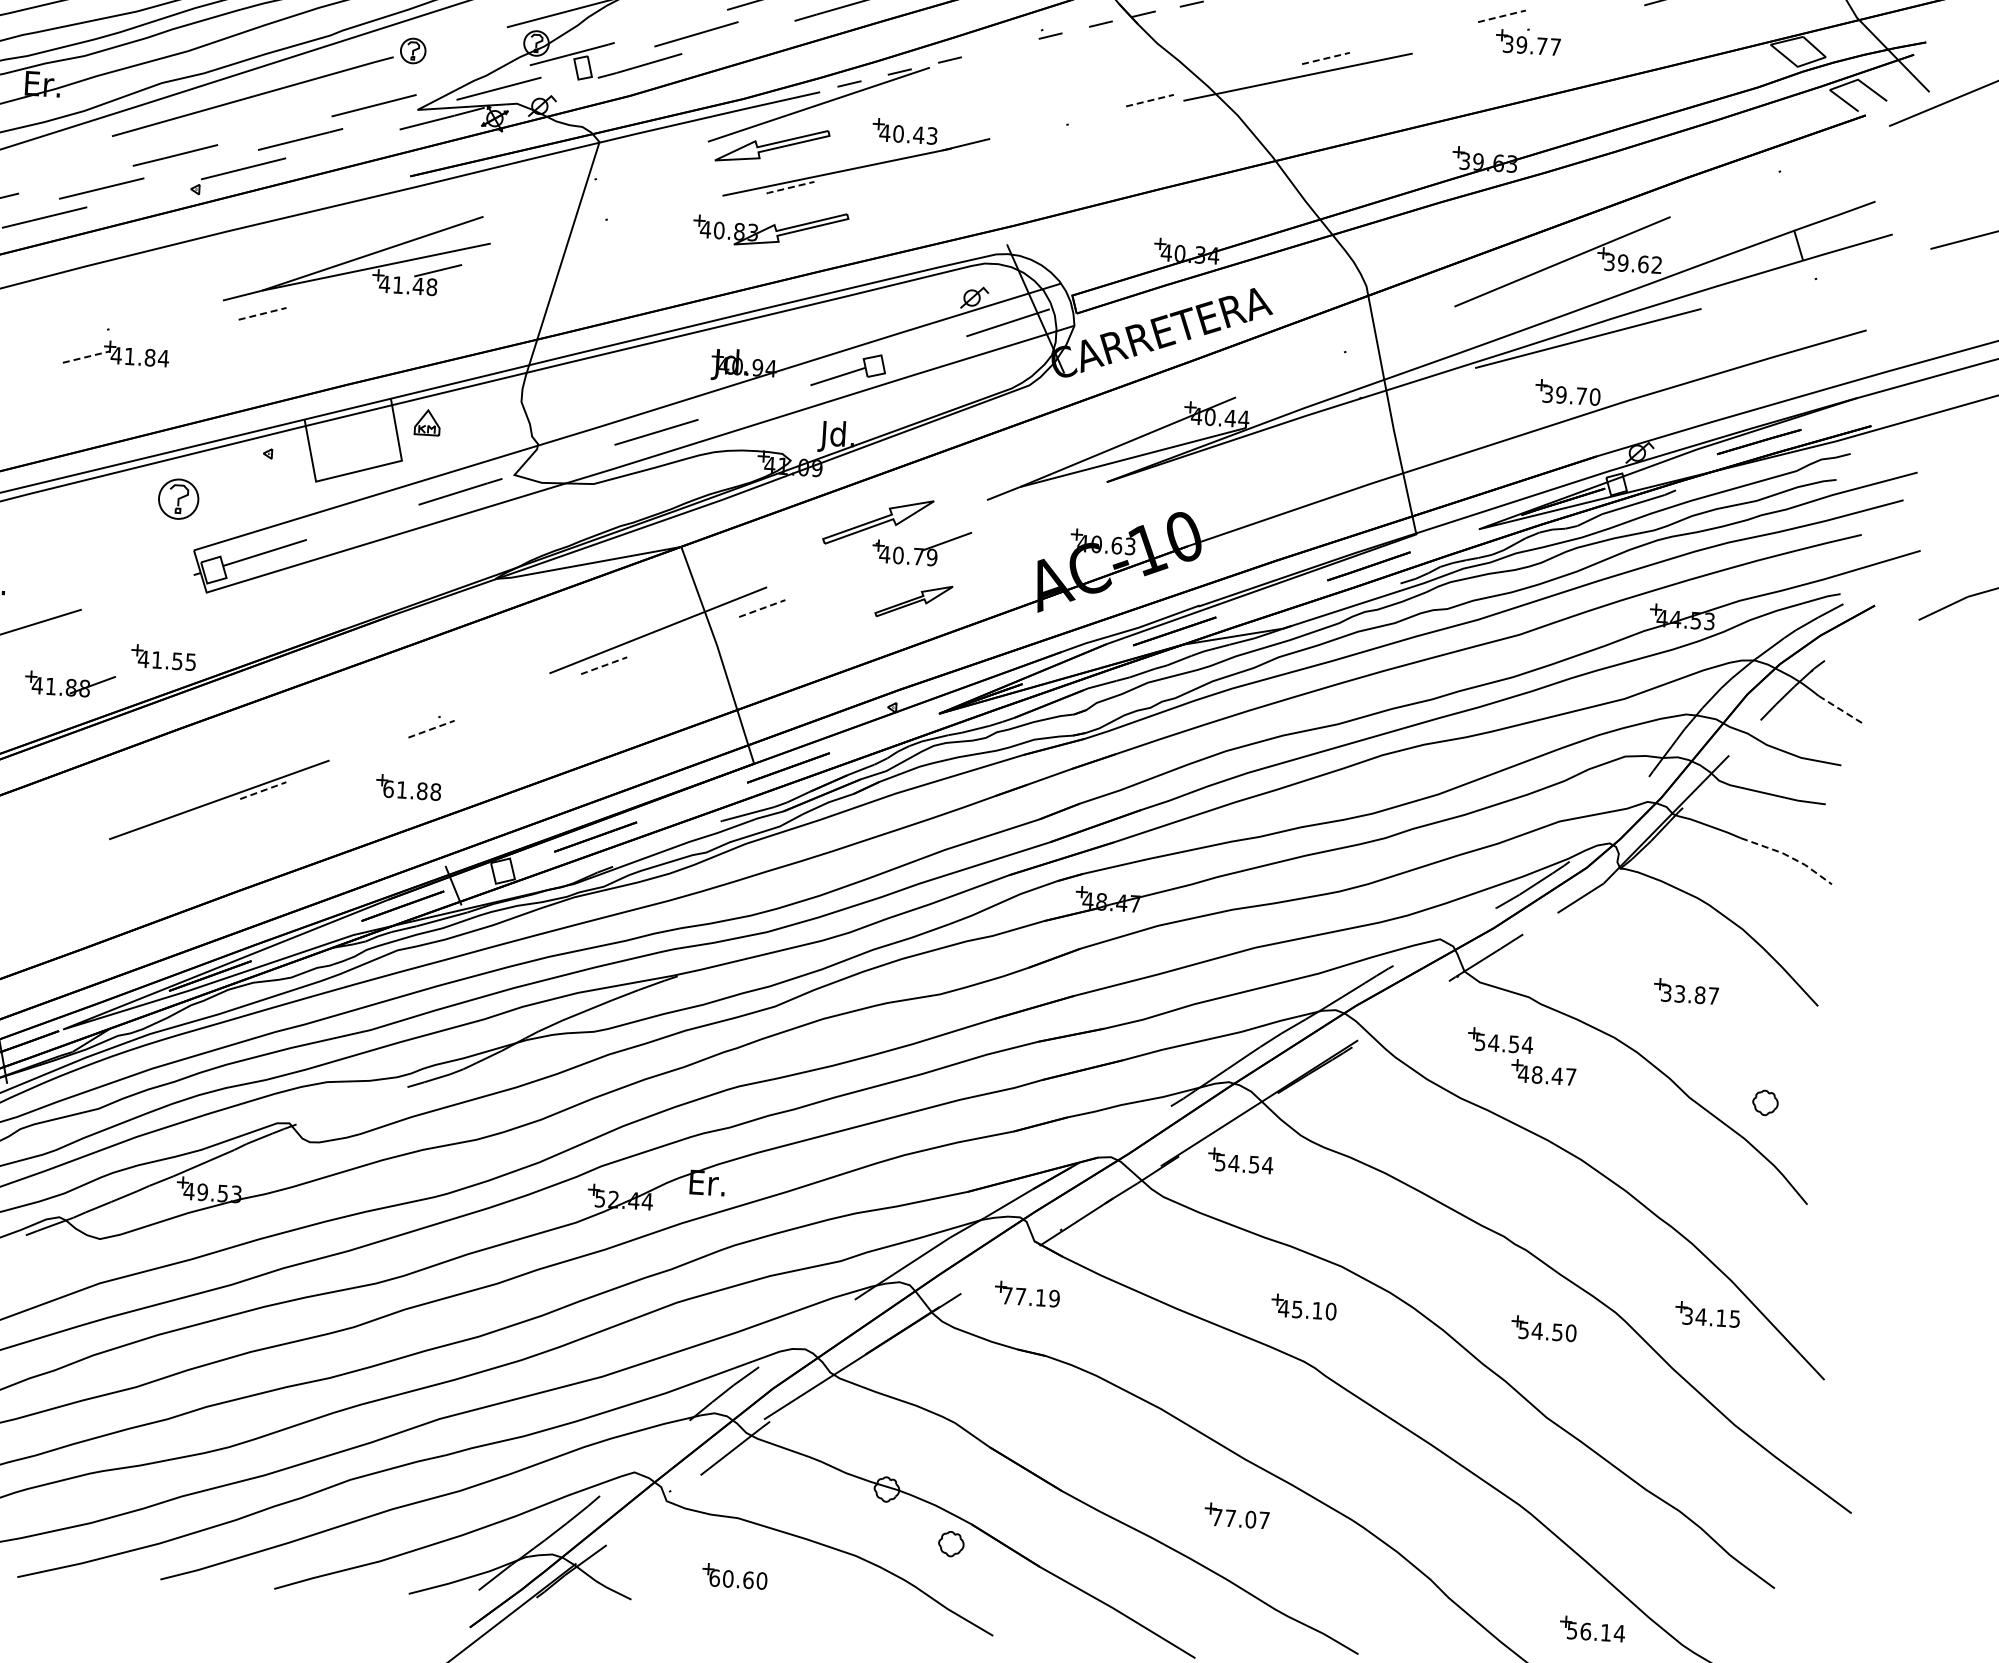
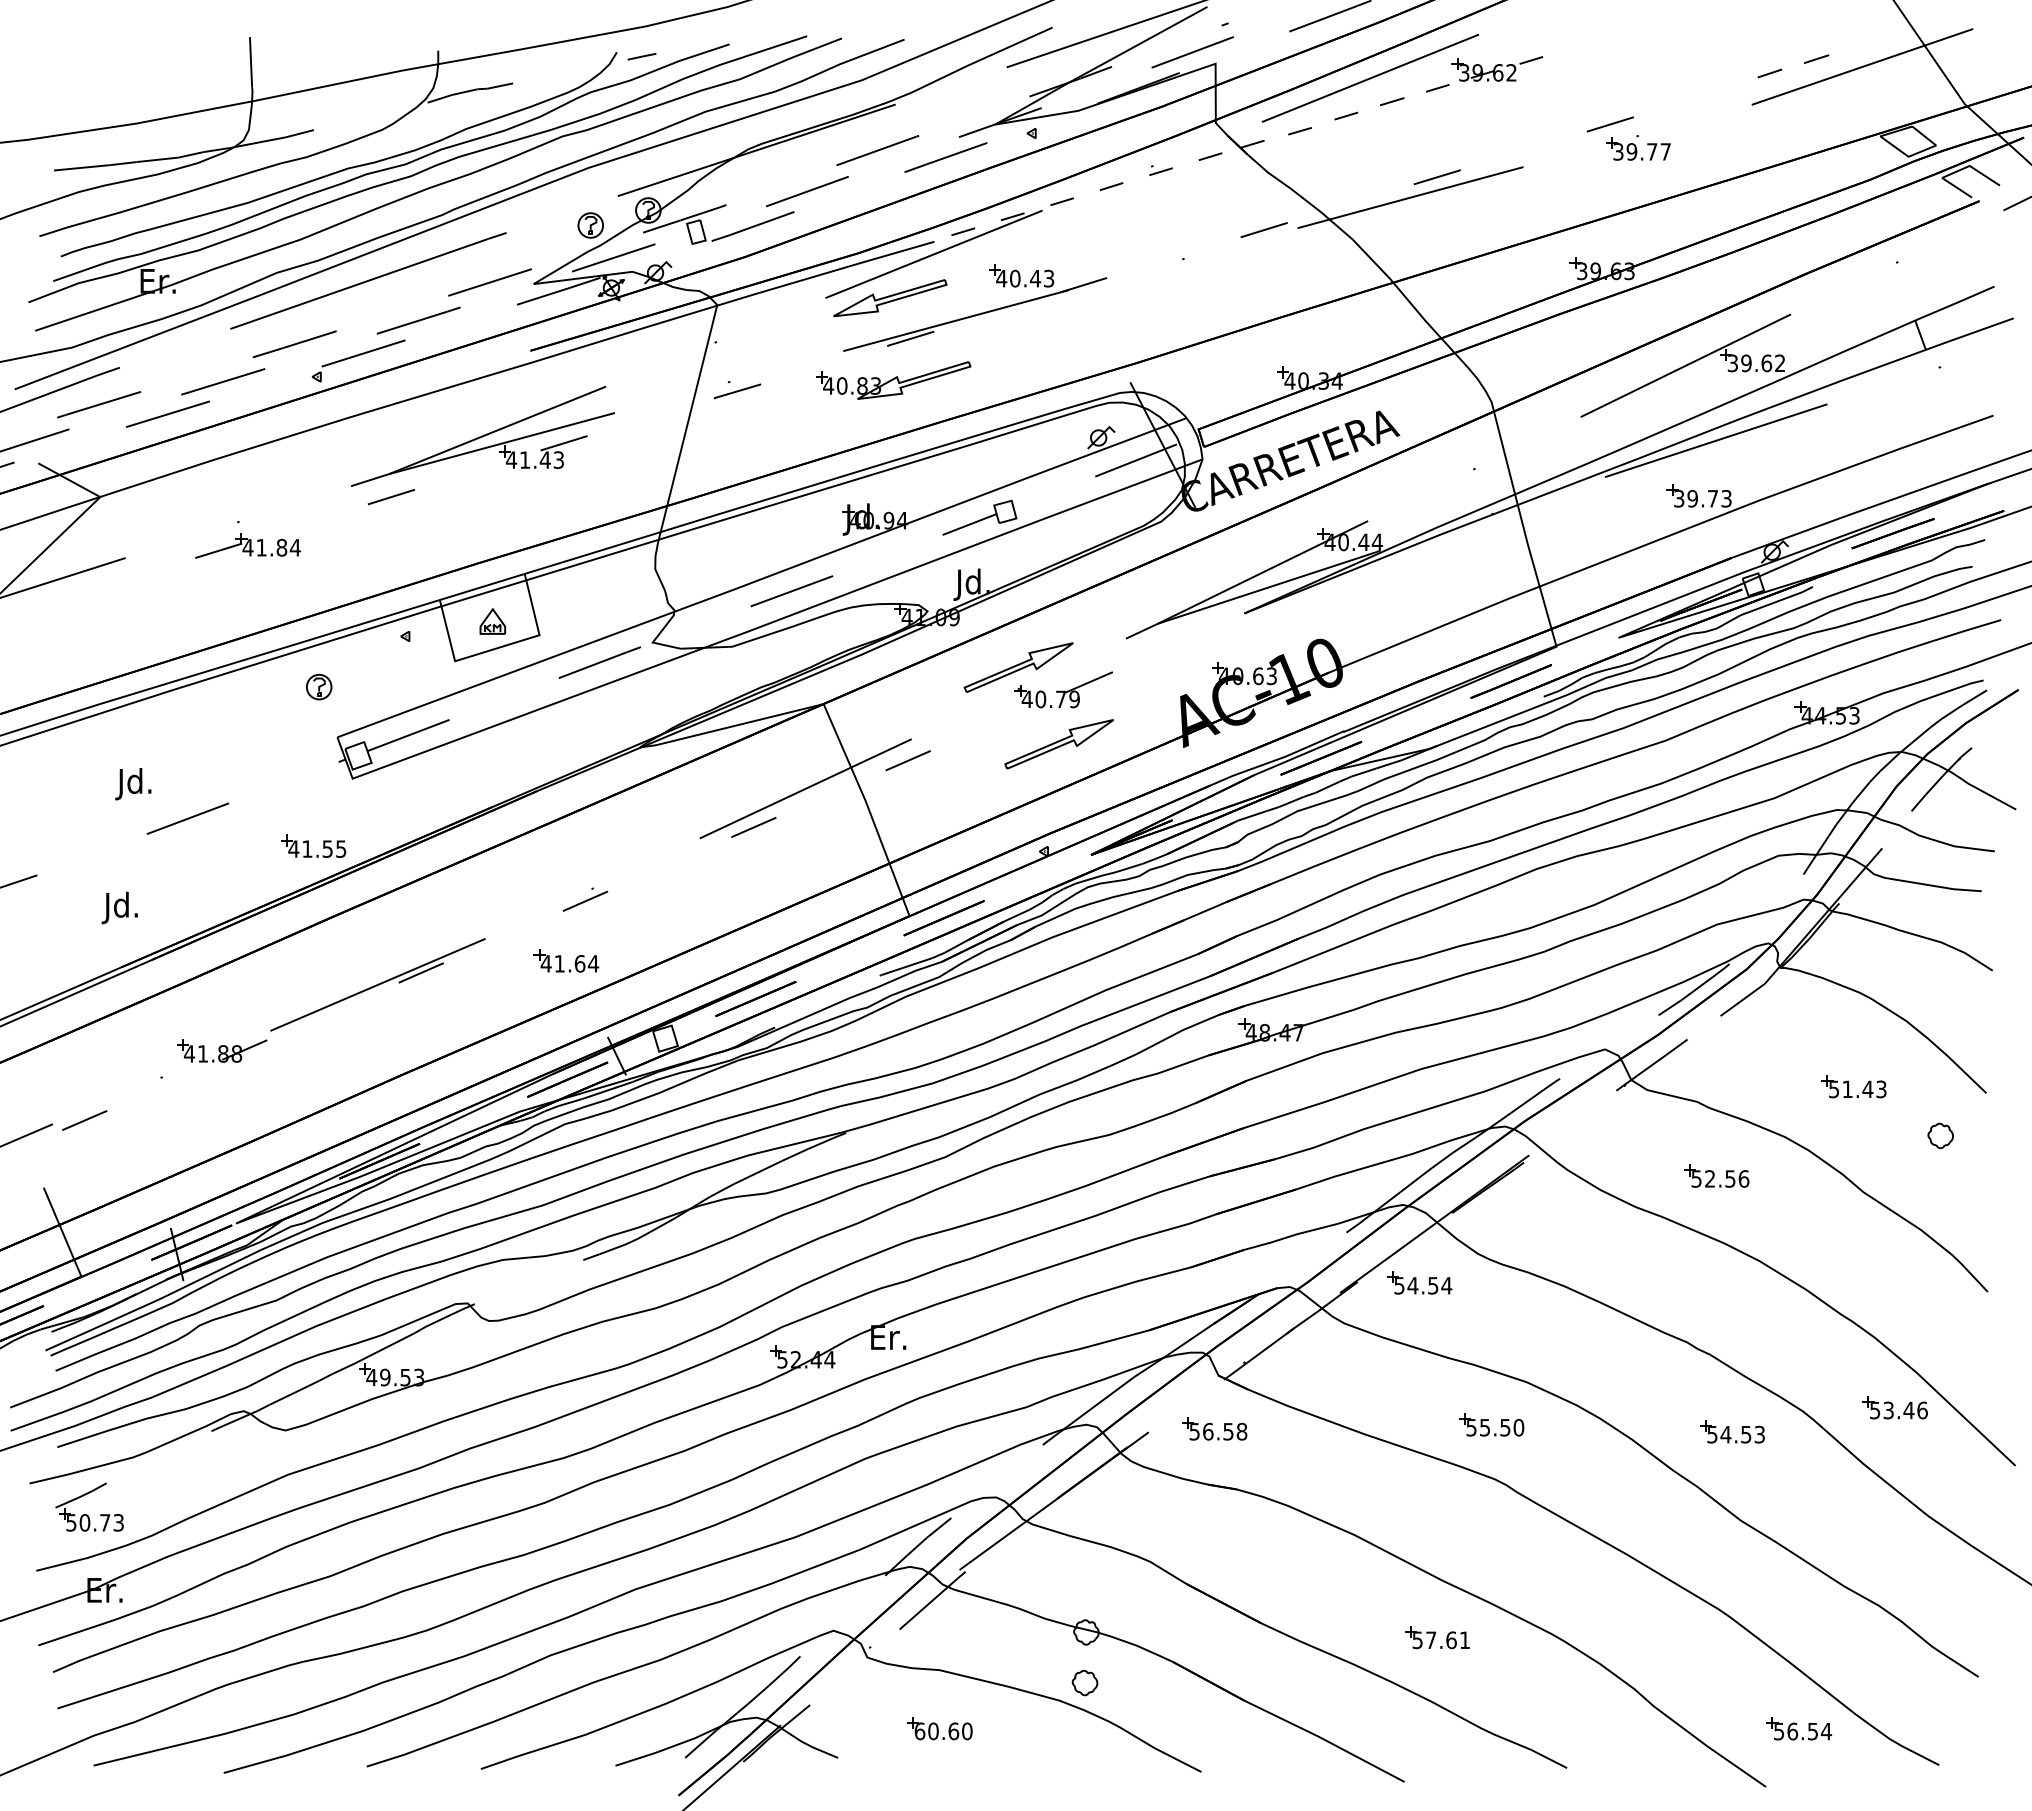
line: (1502, 16) -> (1610, 124), dashed -> solid
line: (1000, 47) -> (1111, 186), added
part: (412, 50) -> (590, 225), moved
line: (1326, 58) -> (1437, 177), dashed -> solid
line: (1150, 101) -> (1264, 230), dashed -> solid
line: (789, 188) -> (909, 339), dashed -> solid
line: (614, 229) -> (737, 391), added
text: (431, 286) -> (558, 459), 41.48 -> 41.43
line: (262, 314) -> (391, 497), dashed -> solid
line: (86, 356) -> (218, 550), dashed -> solid
text: (1595, 396) -> (1726, 498), 39.70 -> 39.73
part: (427, 422) -> (492, 621), moved
part: (179, 498) -> (319, 686), size x0.62
part: (913, 601) -> (1058, 744), size x1.43
line: (762, 608) -> (908, 760), dashed -> solid
line: (603, 665) -> (753, 827), dashed -> solid
part: (70, 684) -> (222, 1050), moved
line: (1842, 710) -> (1992, 796), dashed -> solid
line: (431, 729) -> (585, 901), dashed -> solid
line: (263, 790) -> (421, 972), dashed -> solid
text: (411, 790) -> (569, 963), 61.88 -> 41.64
line: (1789, 856) -> (1948, 945), dashed -> solid
text: (1689, 994) -> (1857, 1089), 33.87 -> 51.43
part: (1500, 1040) -> (1671, 1146), removed
text: (1547, 1075) -> (1720, 1178), 48.47 -> 52.56
part: (1765, 1102) -> (1940, 1135), moved
text: (1031, 1297) -> (1218, 1431), 77.19 -> 56.58
text: (1300, 1309) -> (1488, 1427), 45.10 -> 55.50
text: (1711, 1317) -> (1898, 1410), 34.15 -> 53.46
text: (1570, 1333) -> (1759, 1434), 54.50 -> 54.53
text: (1239, 1519) -> (1440, 1640), 77.07 -> 57.61
part: (950, 1543) -> (1084, 1682), moved
text: (1605, 1632) -> (1812, 1731), 56.14 -> 56.54

